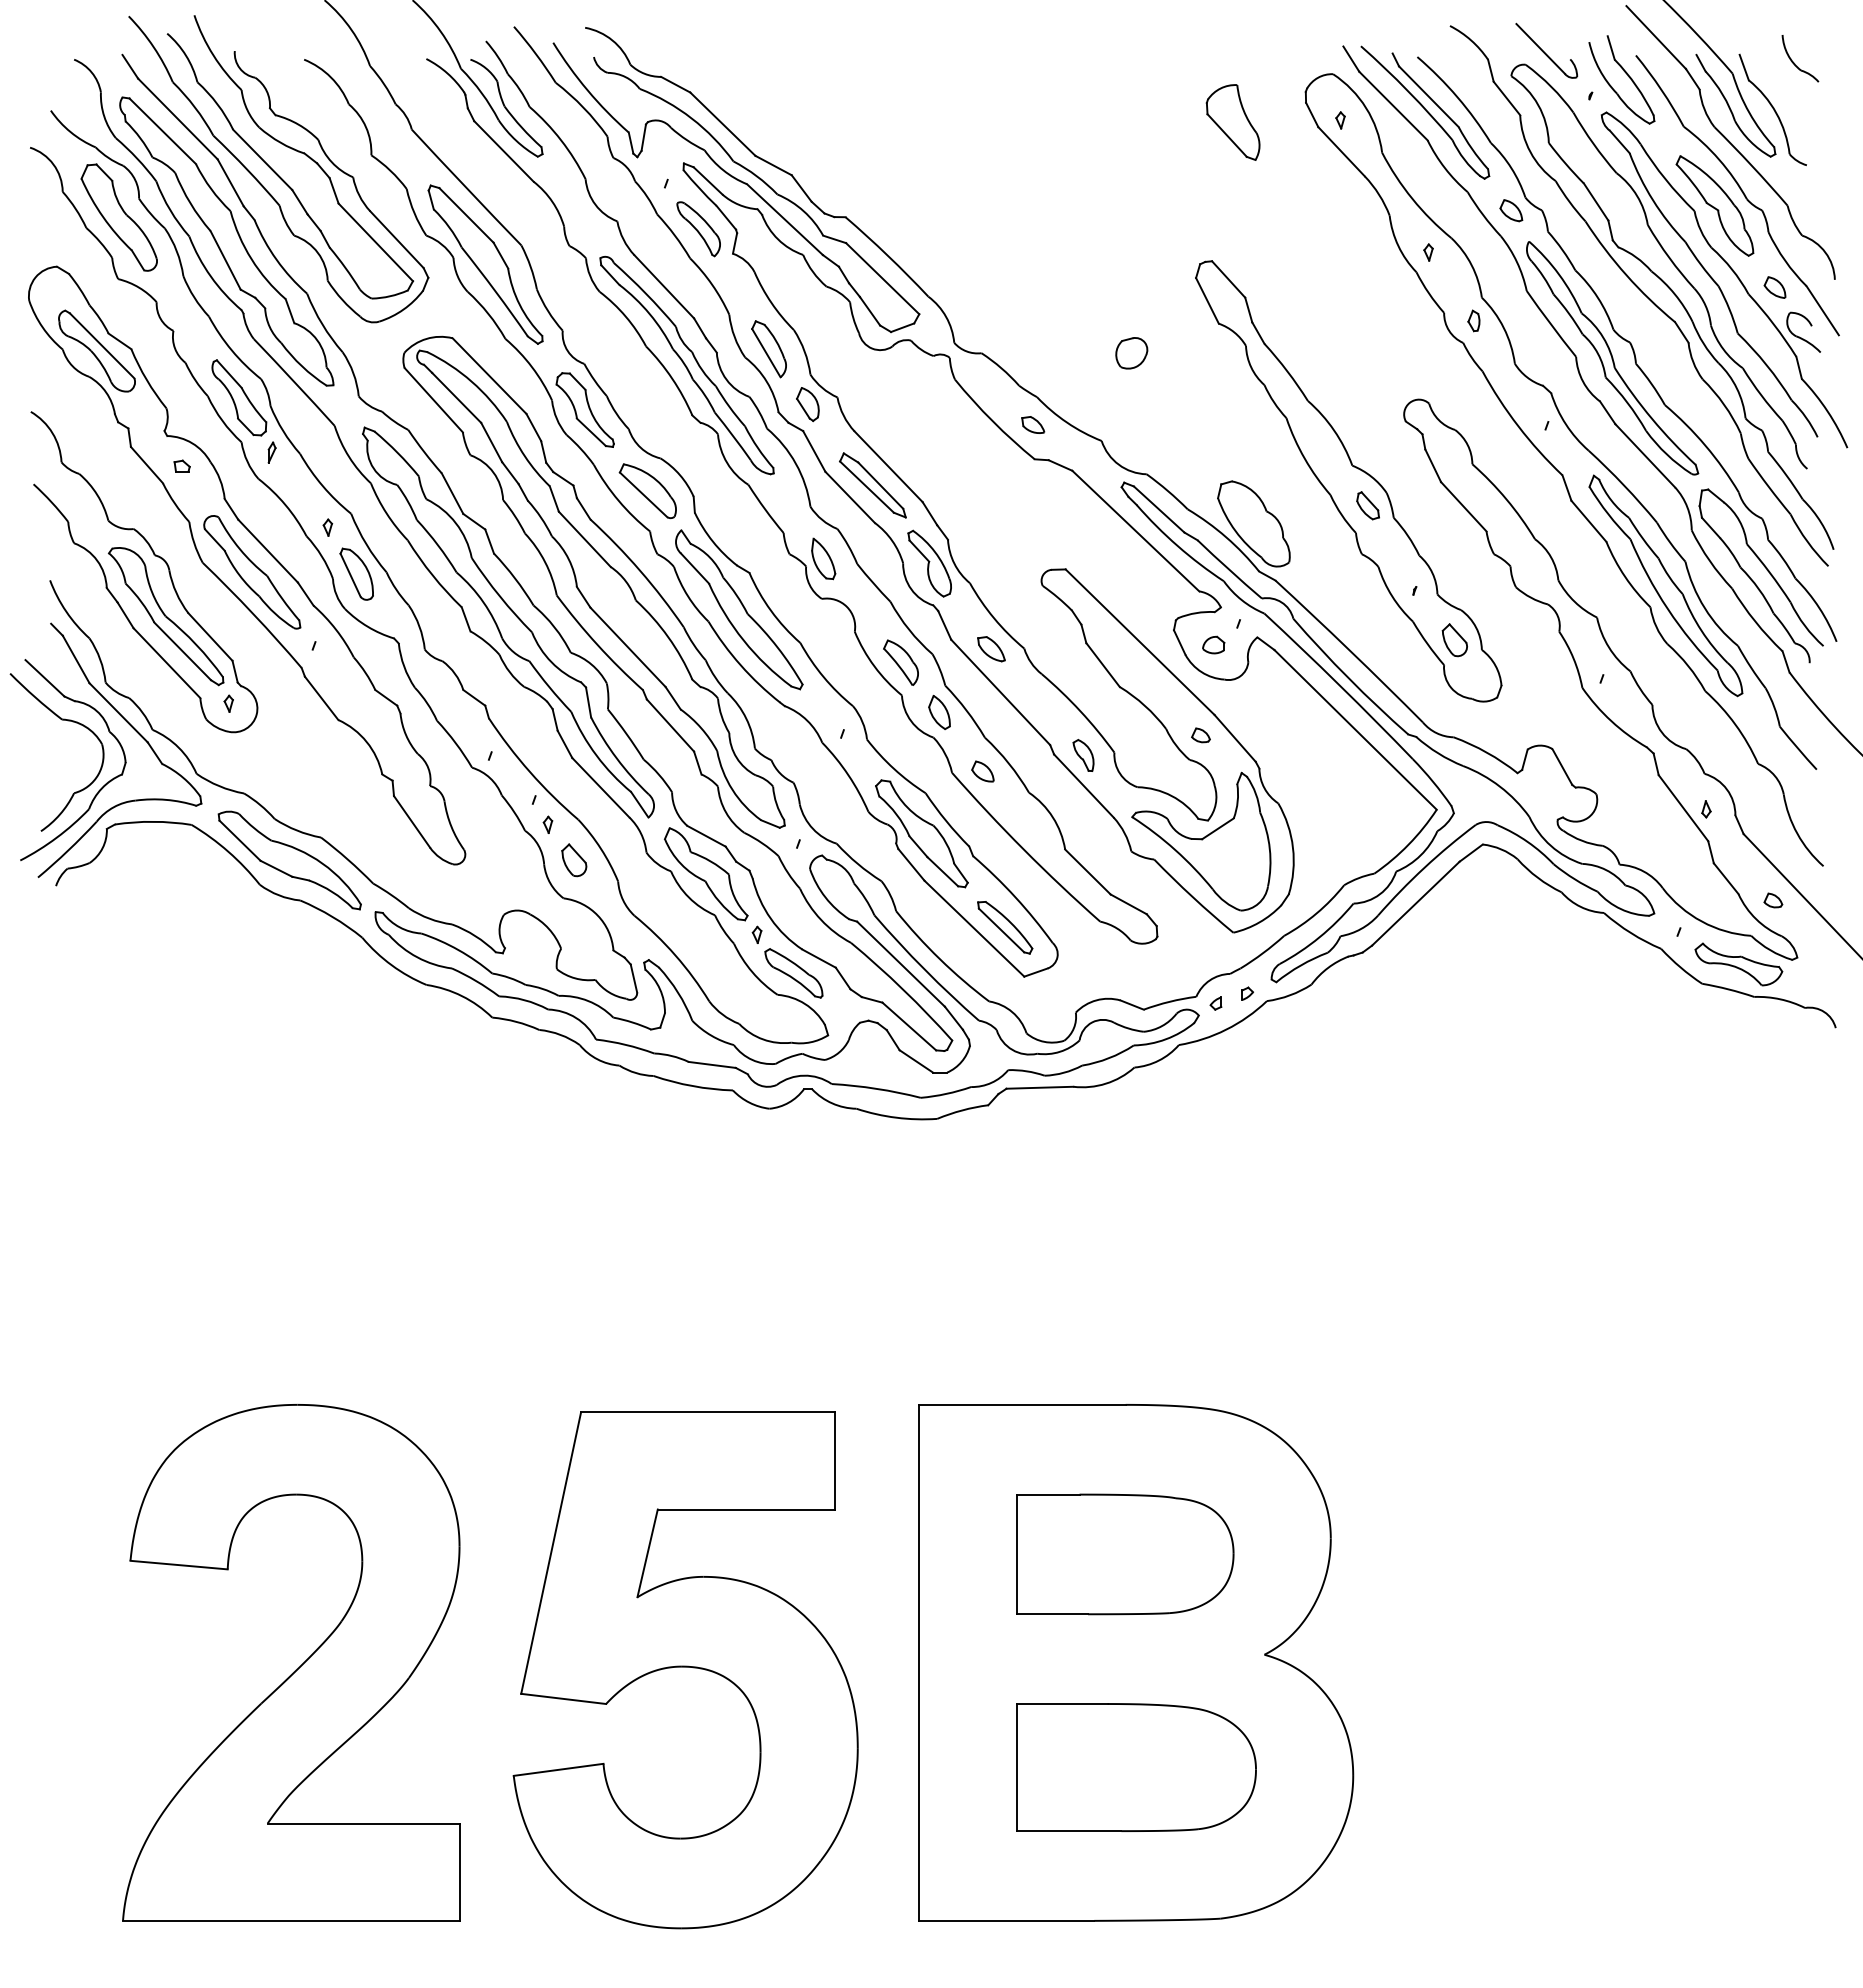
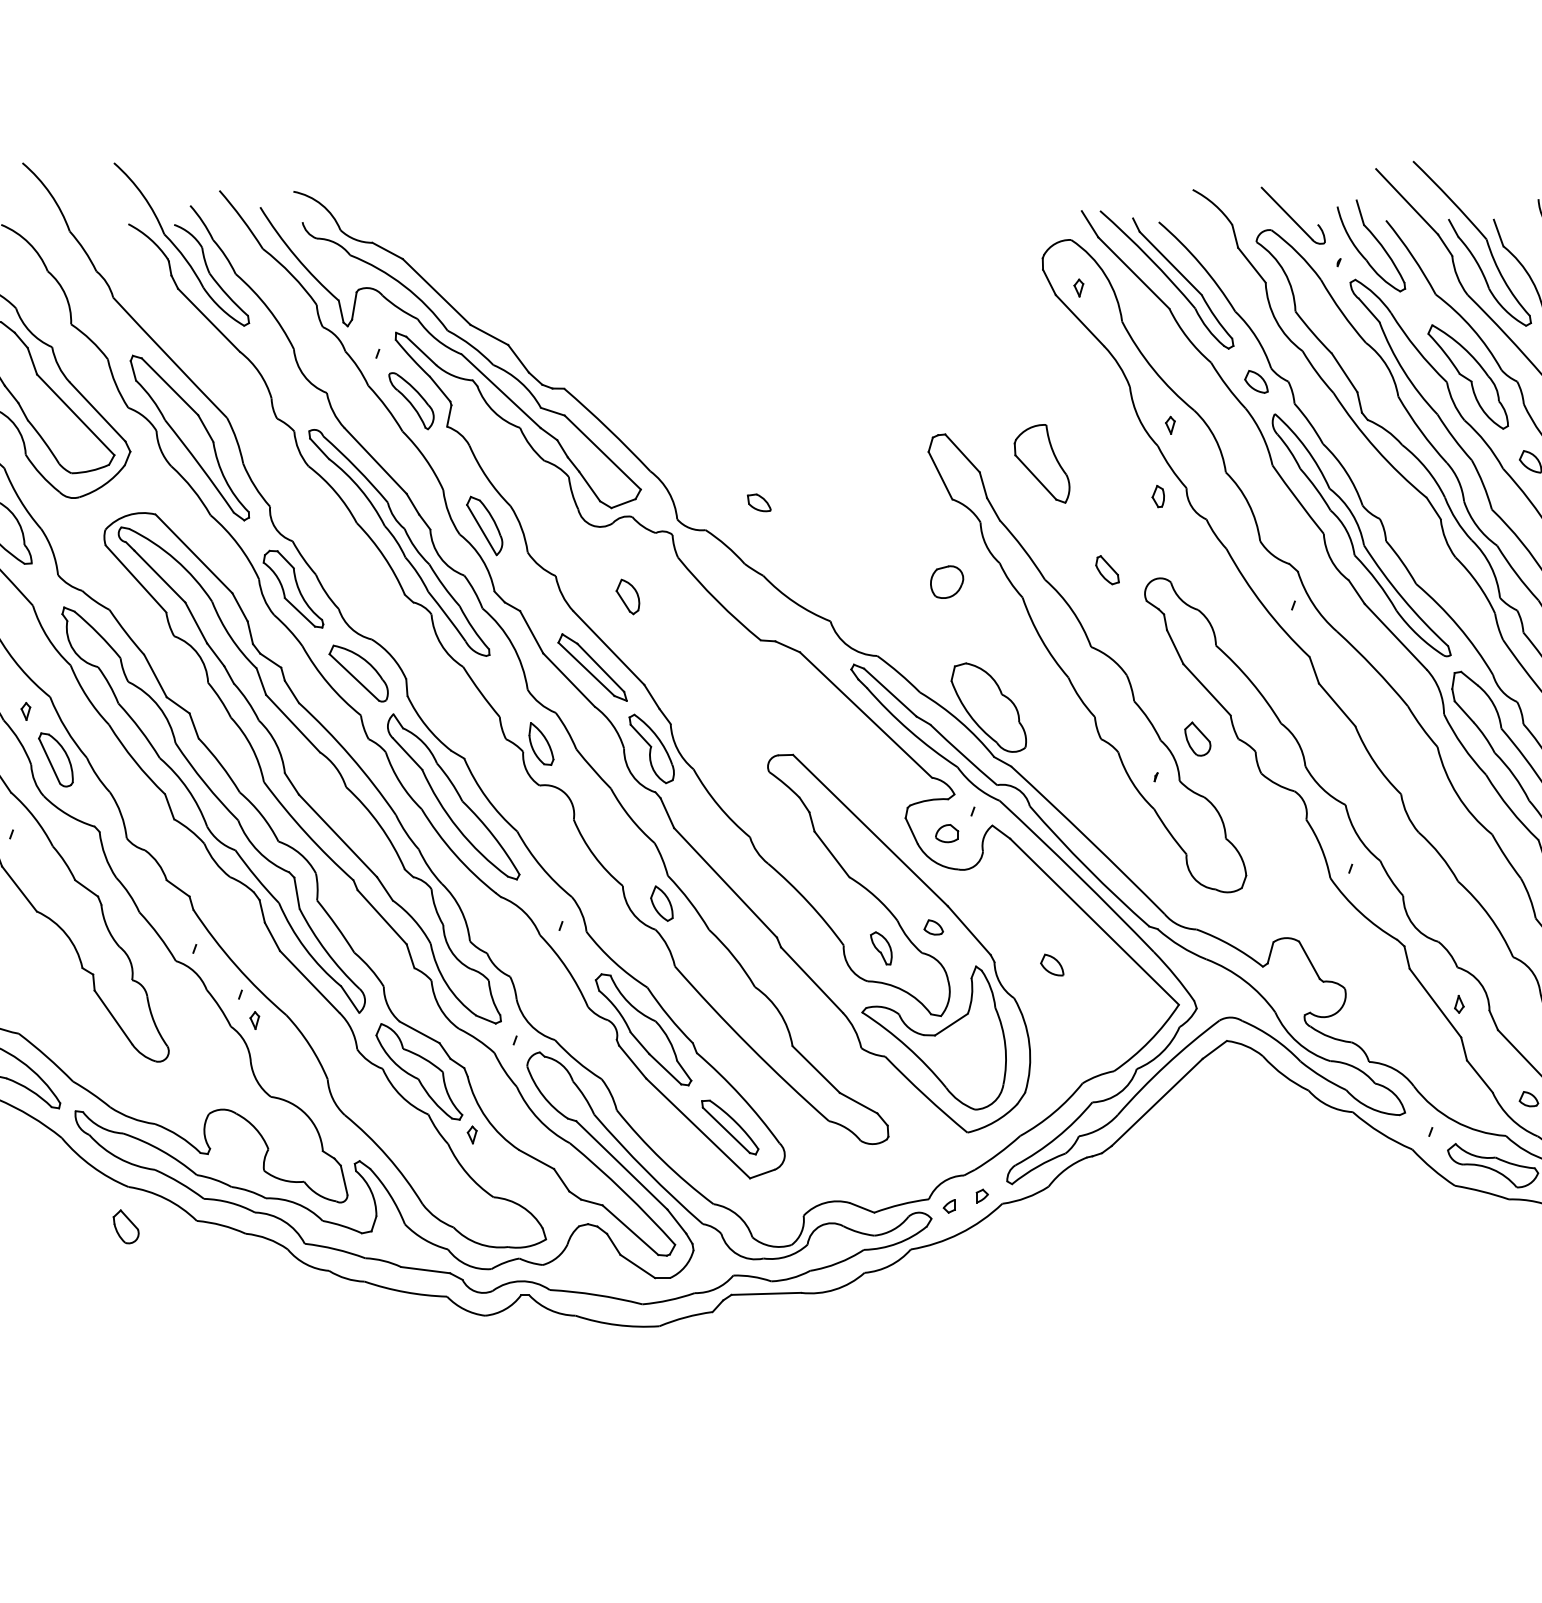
part: (1232, 122) -> (1041, 463), moved
part: (1473, 320) -> (1157, 496), moved
part: (1131, 353) -> (946, 582), moved
part: (807, 404) -> (627, 596), moved
part: (1033, 424) -> (759, 502), moved
part: (1367, 505) -> (1106, 569), moved
part: (1665, 585) -> (1416, 771), removed
part: (1454, 640) -> (1197, 739), moved
part: (991, 649) -> (715, 838), removed
part: (900, 662) -> (621, 851), removed
part: (1083, 755) -> (881, 948), moved
part: (982, 771) -> (1051, 965), moved
part: (574, 860) -> (126, 1227), moved
part: (793, 973) -> (510, 1175), removed

